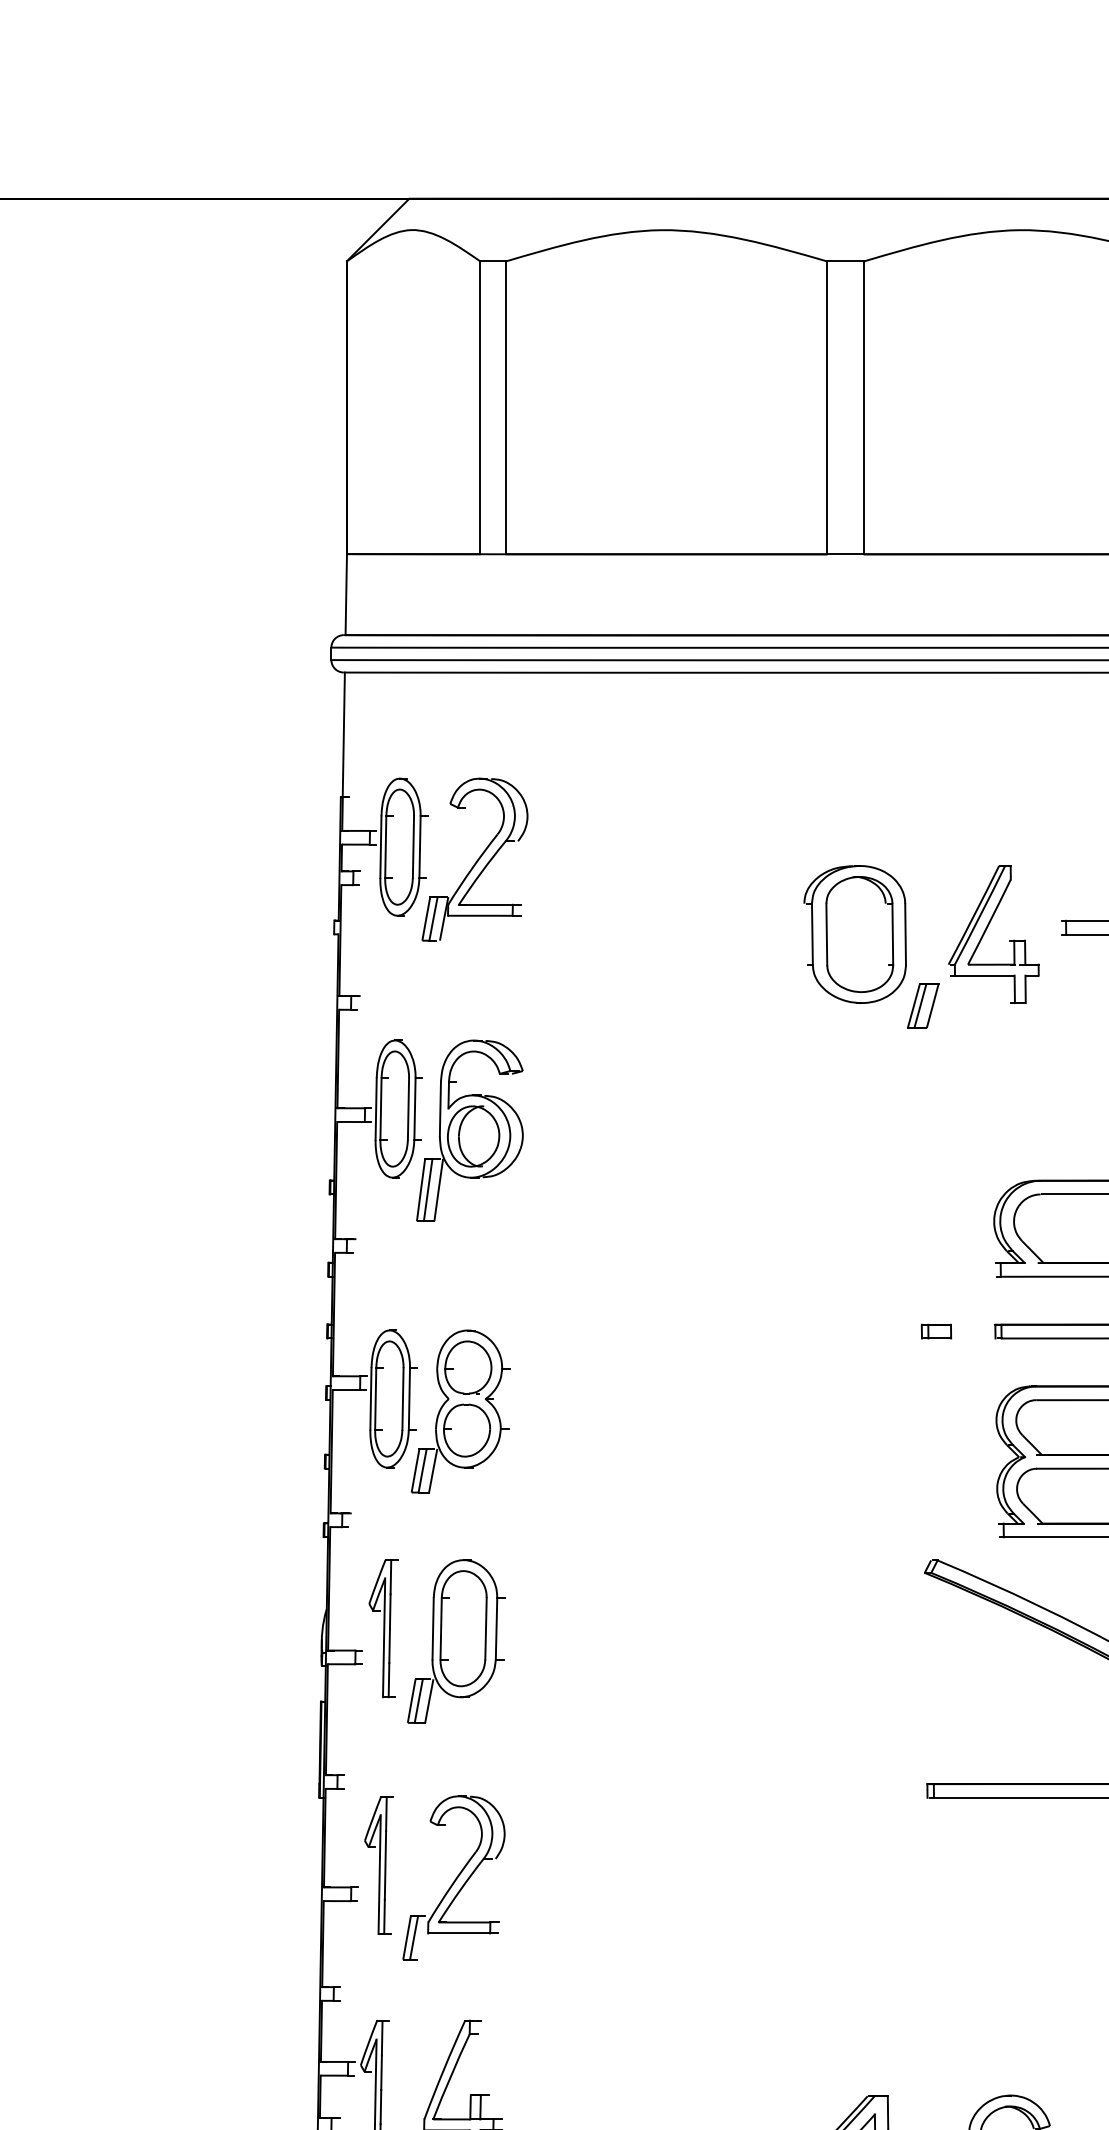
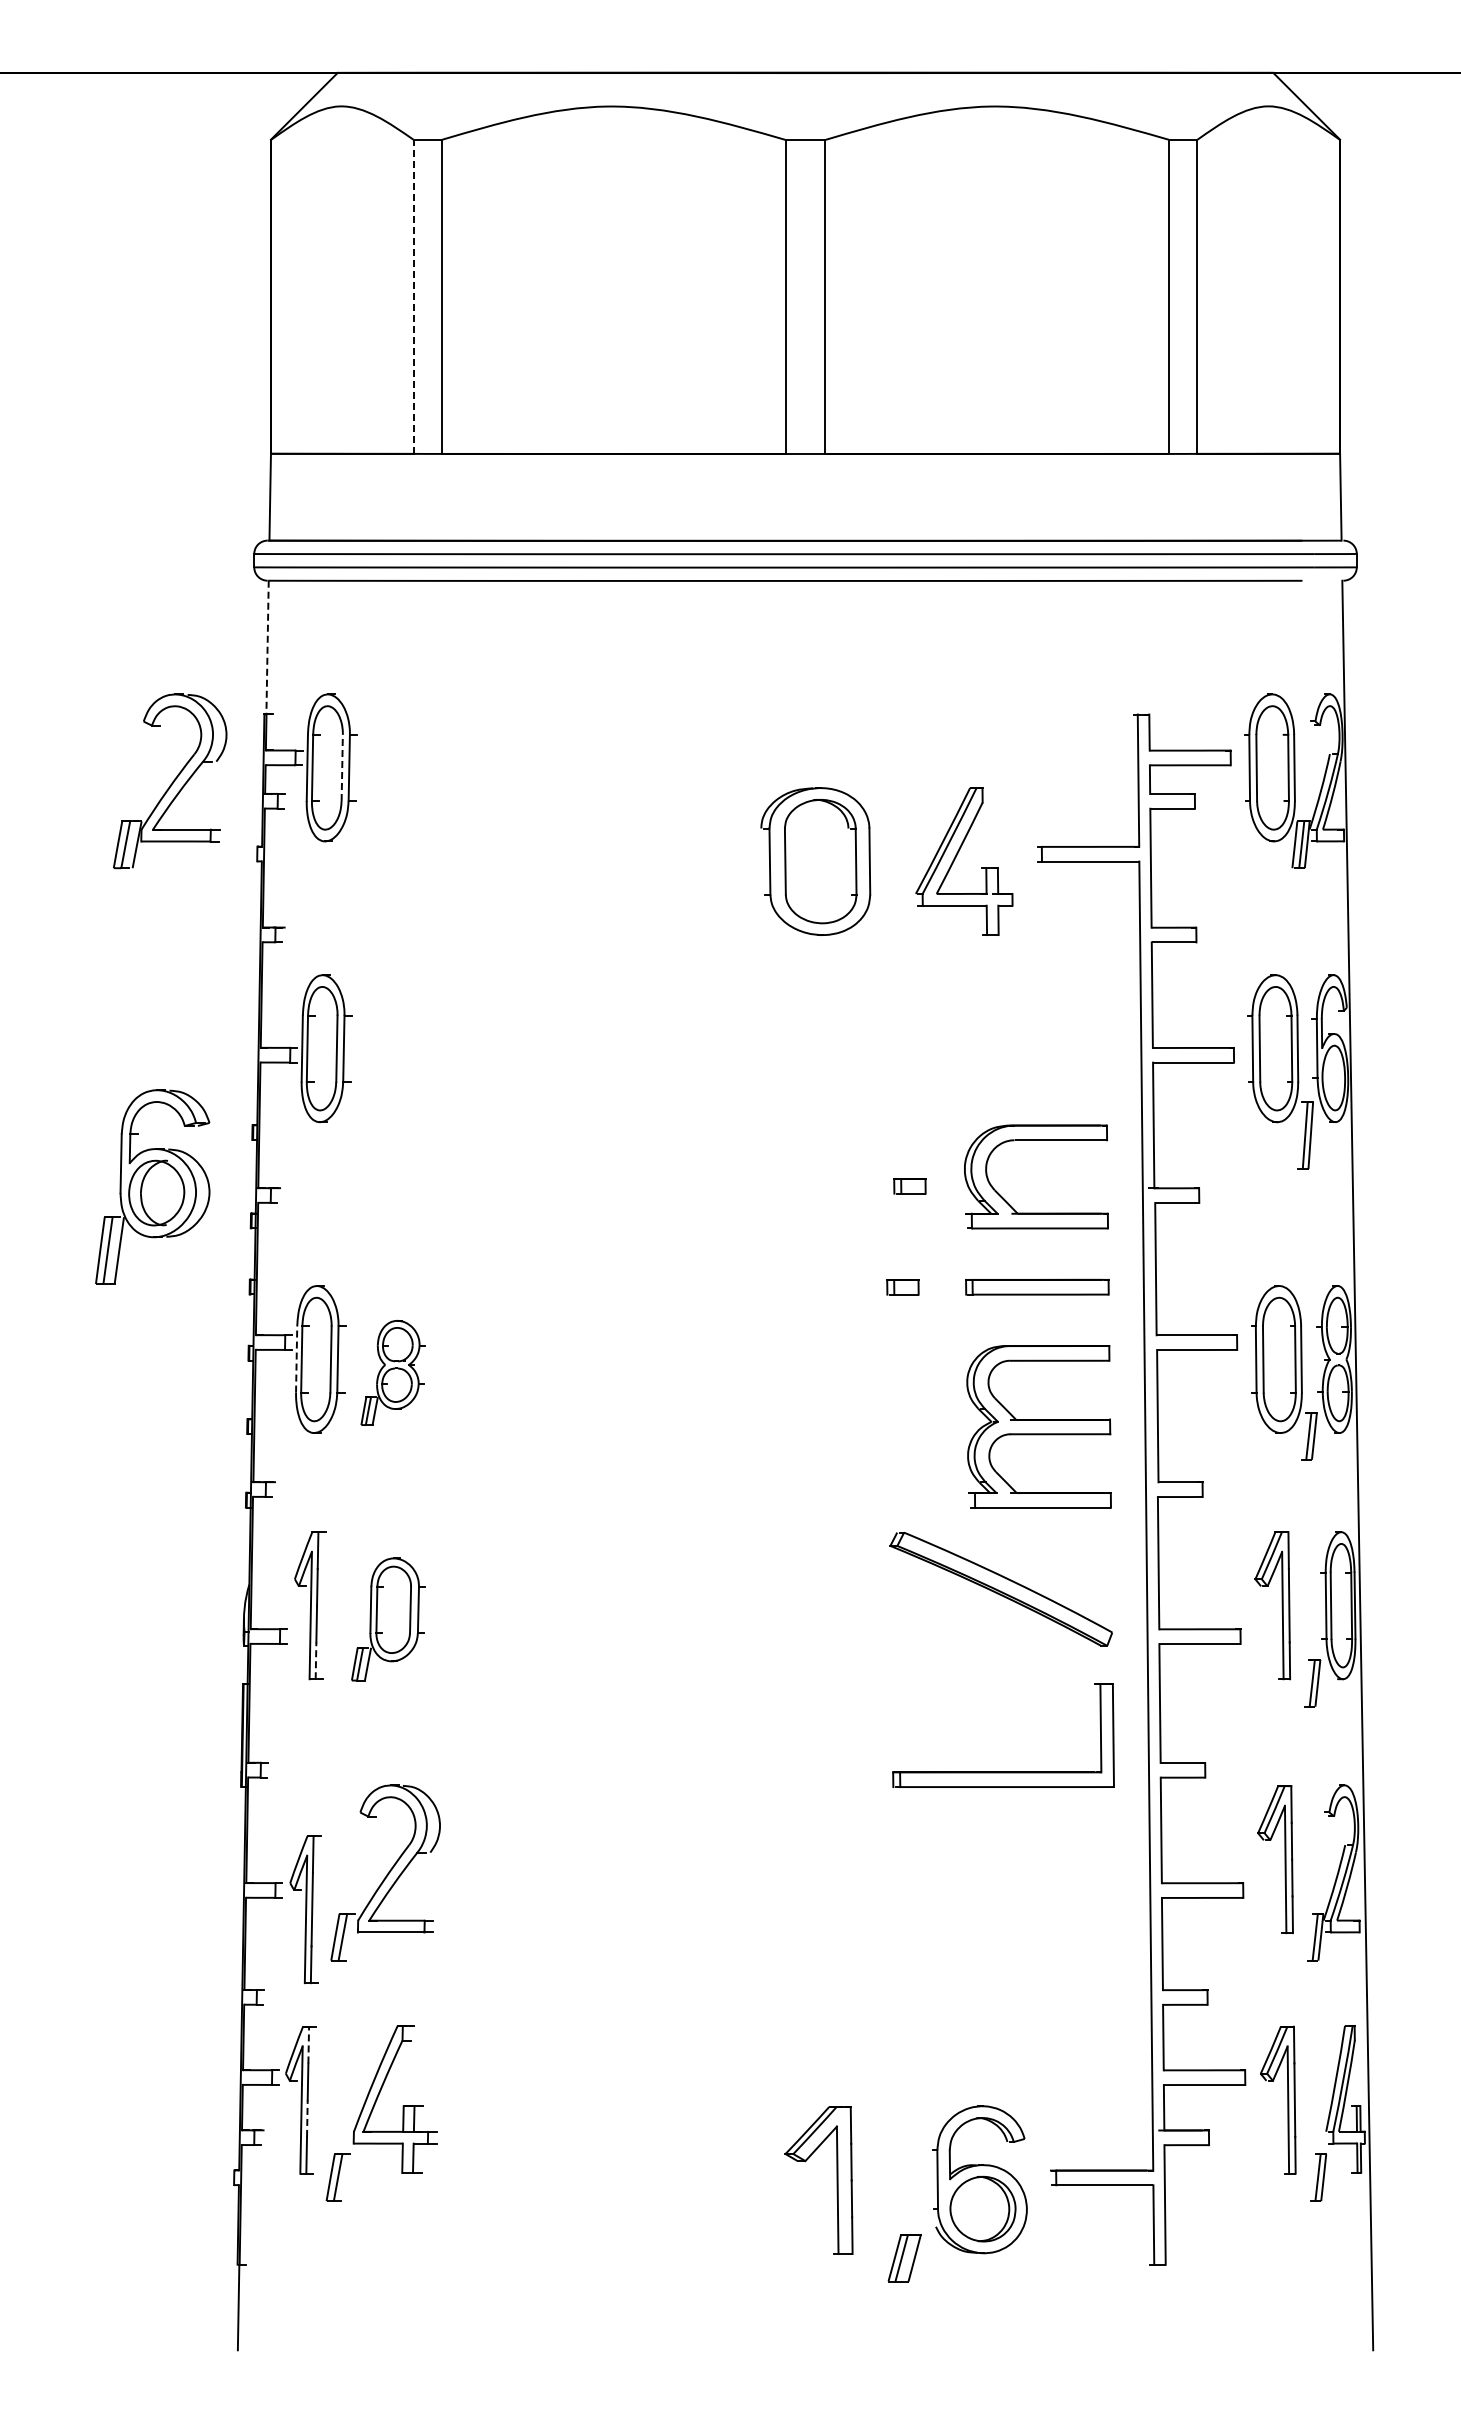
line: (479, 407) -> (413, 296), solid -> dashed
line: (343, 734) -> (267, 647), solid -> dashed
line: (413, 846) -> (342, 767), solid -> dashed
part: (475, 859) -> (170, 781), moved
part: (923, 1006) -> (888, 938), removed
part: (469, 1130) -> (152, 1186), moved
part: (942, 1237) -> (909, 1186), added
line: (370, 1398) -> (296, 1359), solid -> dashed
part: (460, 1411) -> (392, 1372), size x0.6
part: (456, 1641) -> (388, 1619), size x0.7
line: (389, 1679) -> (316, 1660), solid -> dashed
part: (379, 1865) -> (305, 1909), moved
line: (381, 2037) -> (308, 2044), solid -> dashed
line: (381, 2106) -> (307, 2118), solid -> dashed

